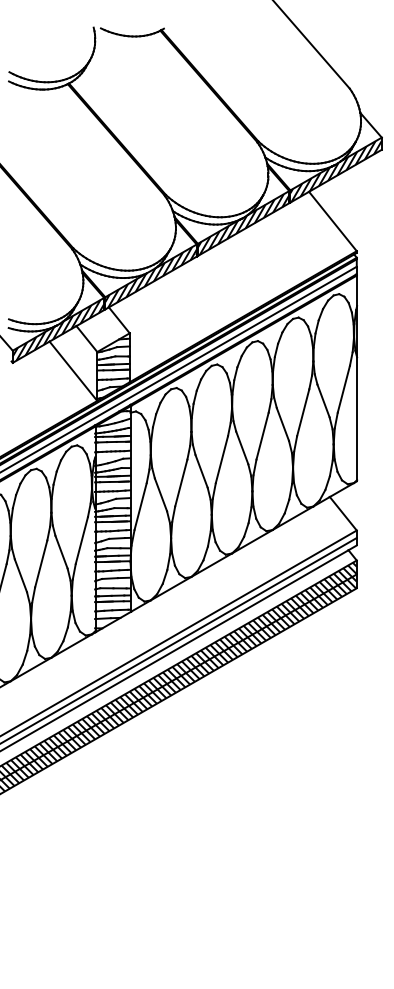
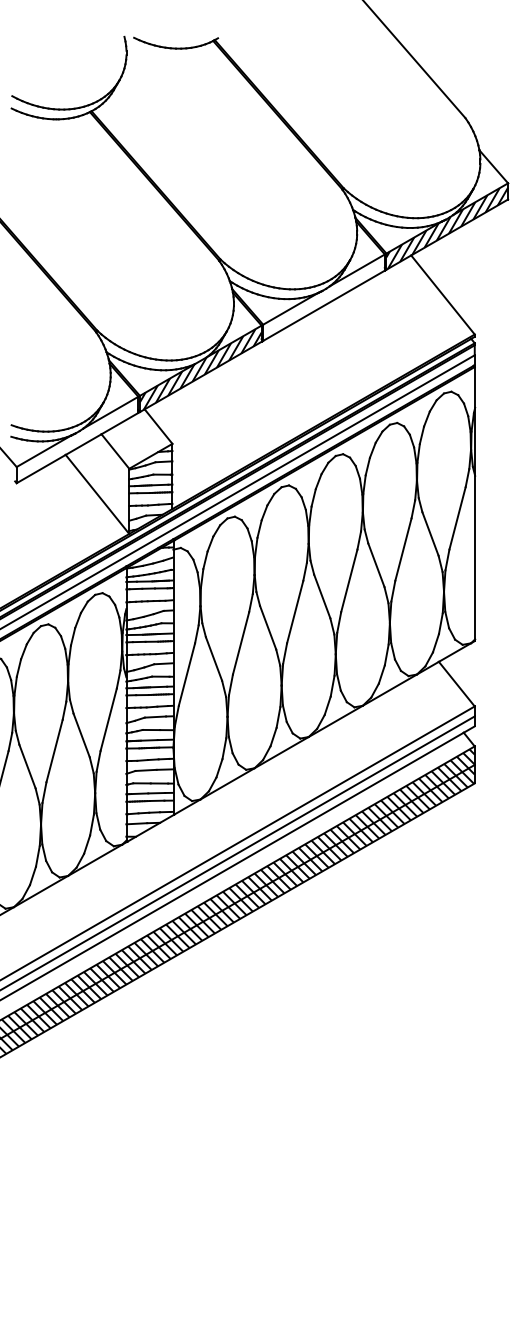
hatch: (243, 224) -> (323, 298), removed
hatch: (58, 330) -> (77, 439), removed

